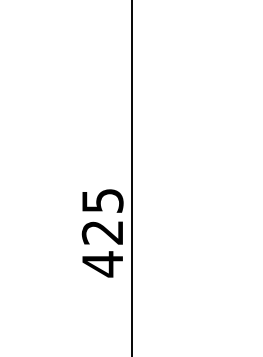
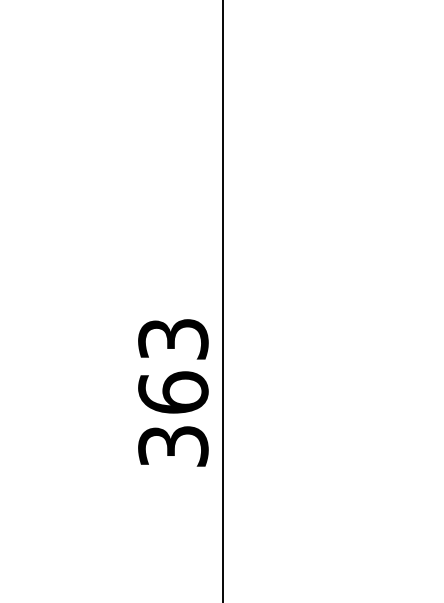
text: (102, 233) -> (173, 394), 425 -> 363

